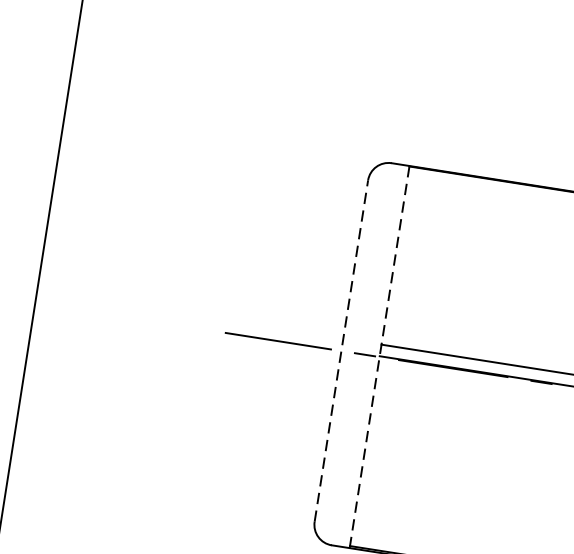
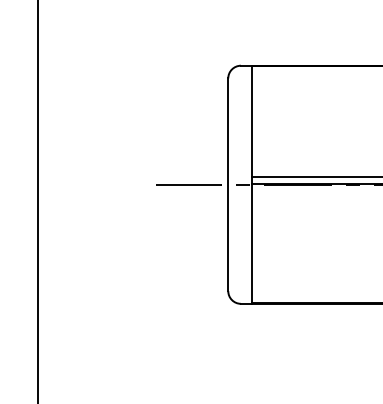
line: (341, 350) -> (228, 184), dashed -> solid
line: (380, 356) -> (252, 184), dashed -> solid

